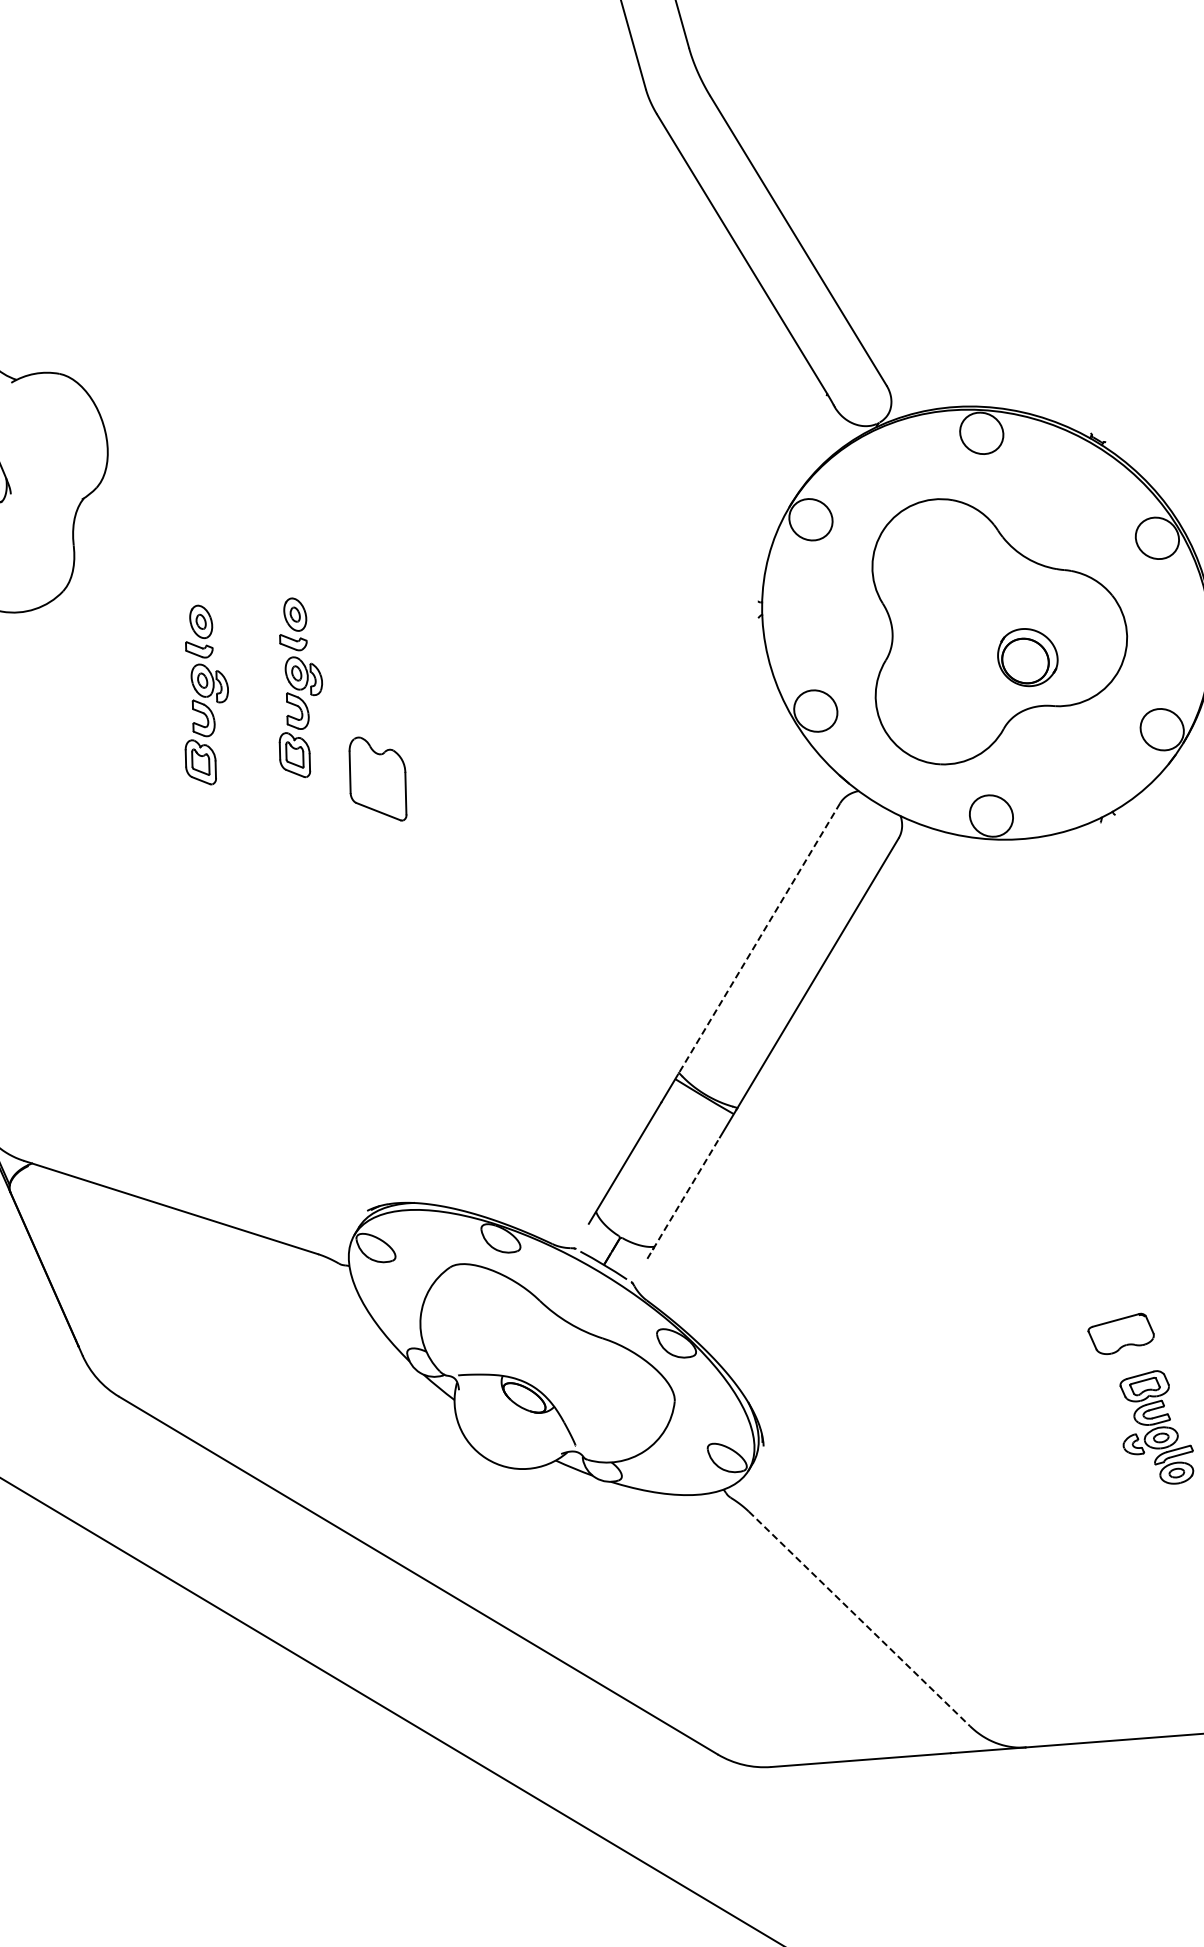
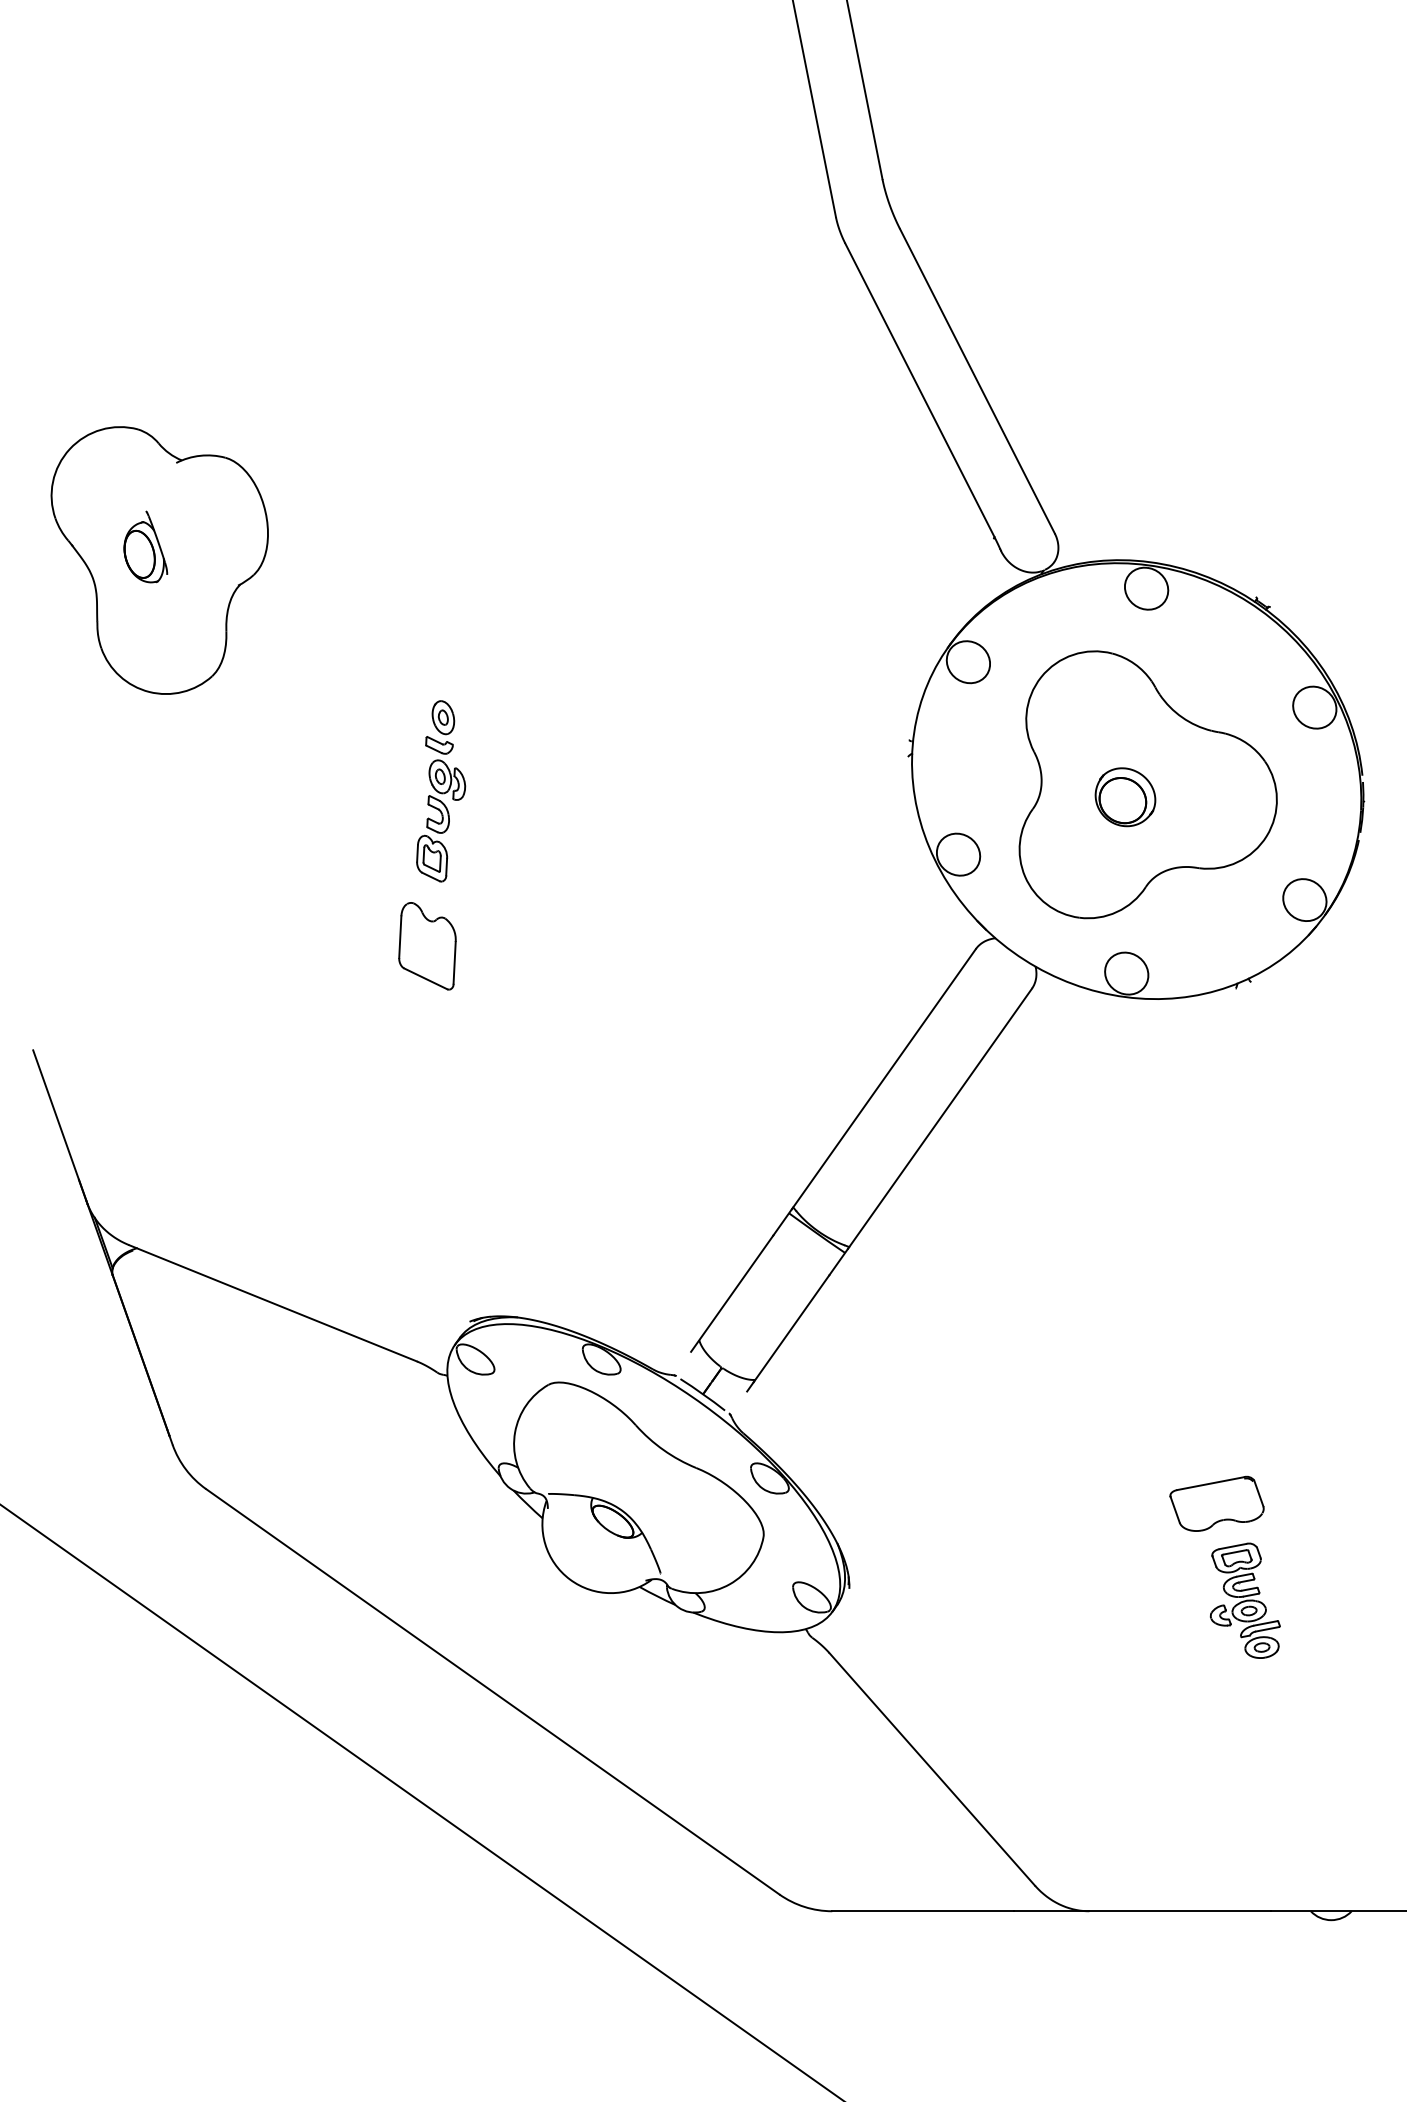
part: (1027, 657) -> (1125, 797), moved
part: (204, 695) -> (346, 791), removed
part: (377, 779) -> (427, 946), moved
line: (758, 939) -> (883, 1079), dashed -> solid
line: (683, 1197) -> (788, 1332), dashed -> solid
part: (1120, 1333) -> (1216, 1503), size x1.43
line: (859, 1619) -> (932, 1769), dashed -> solid

